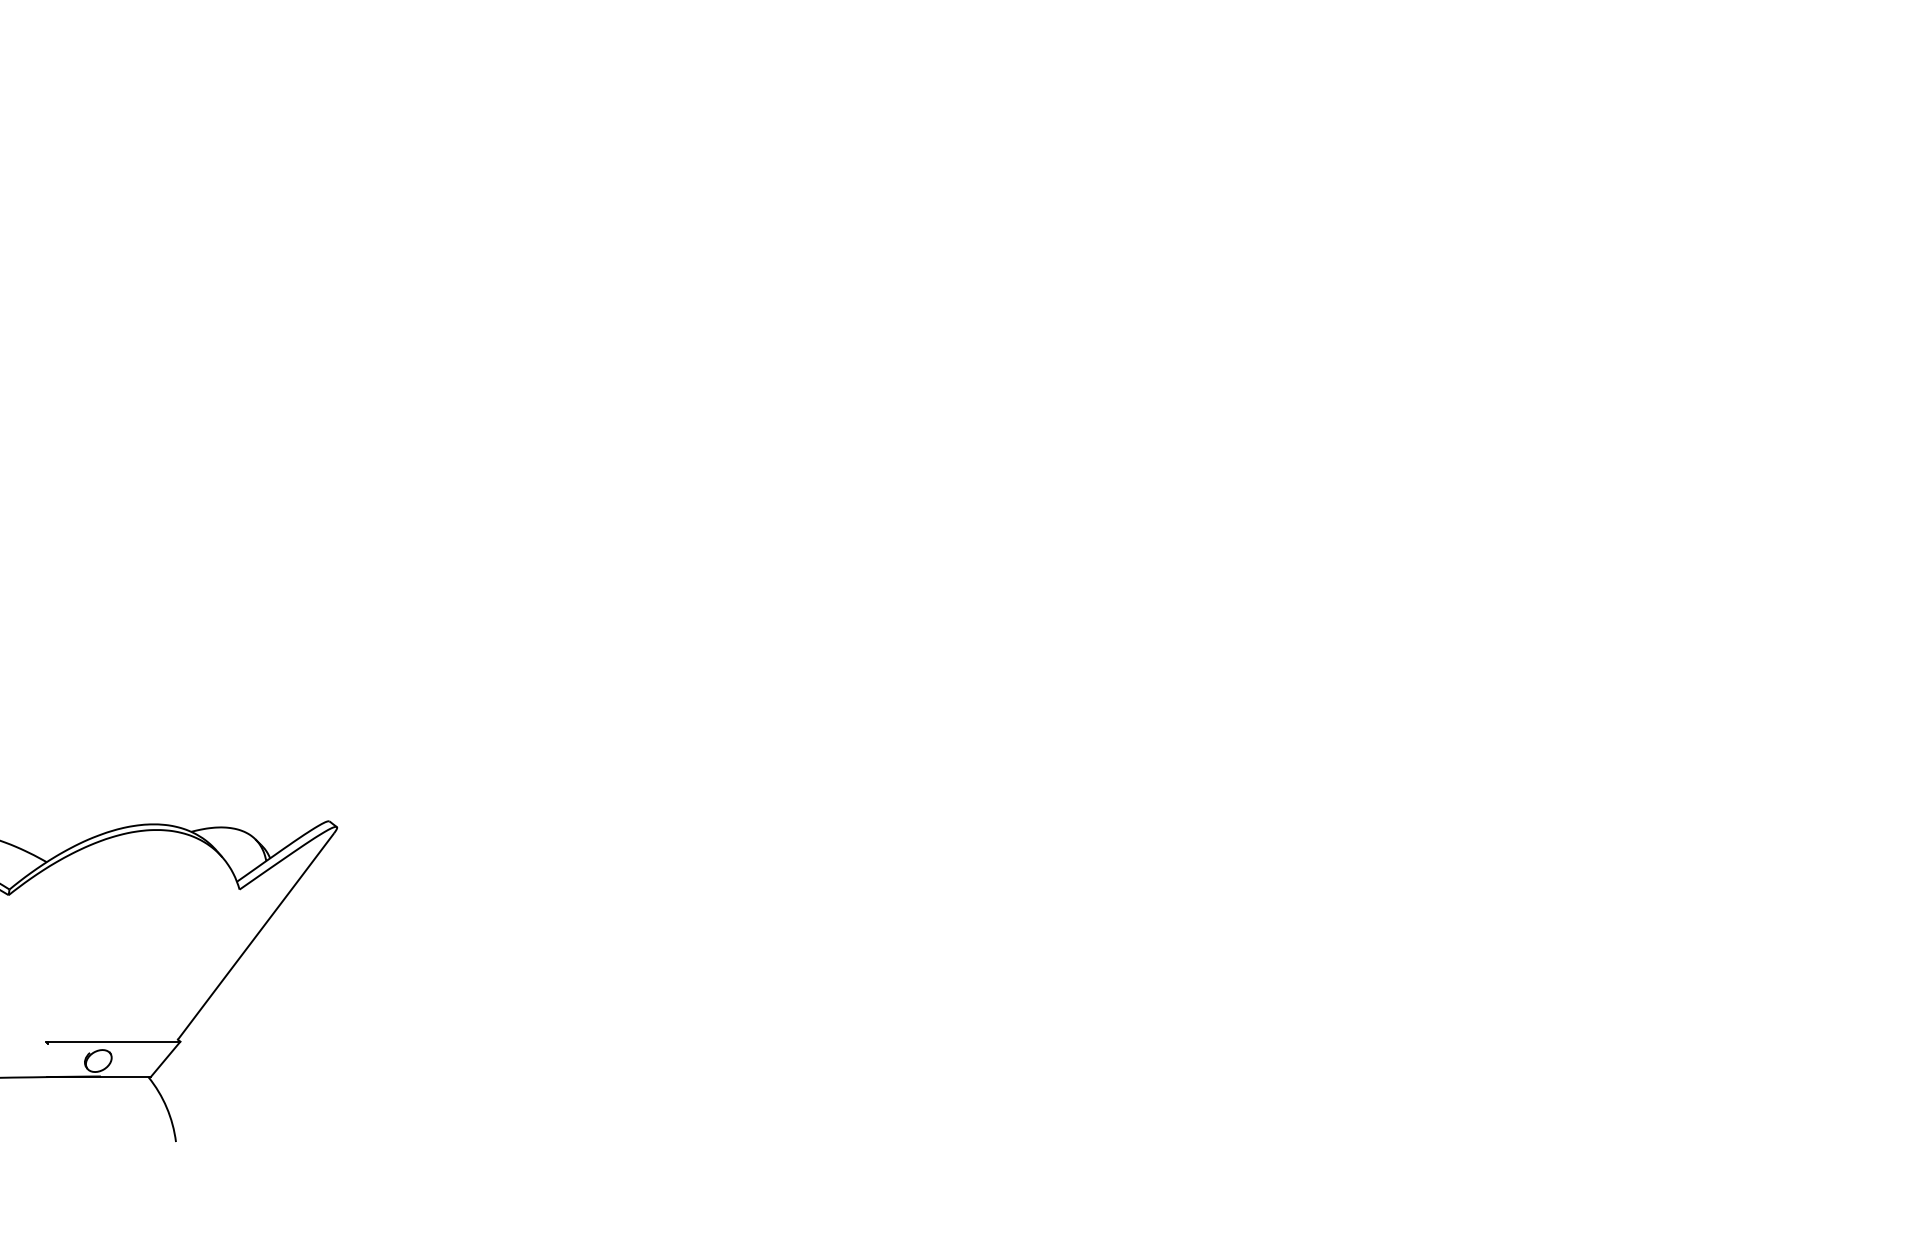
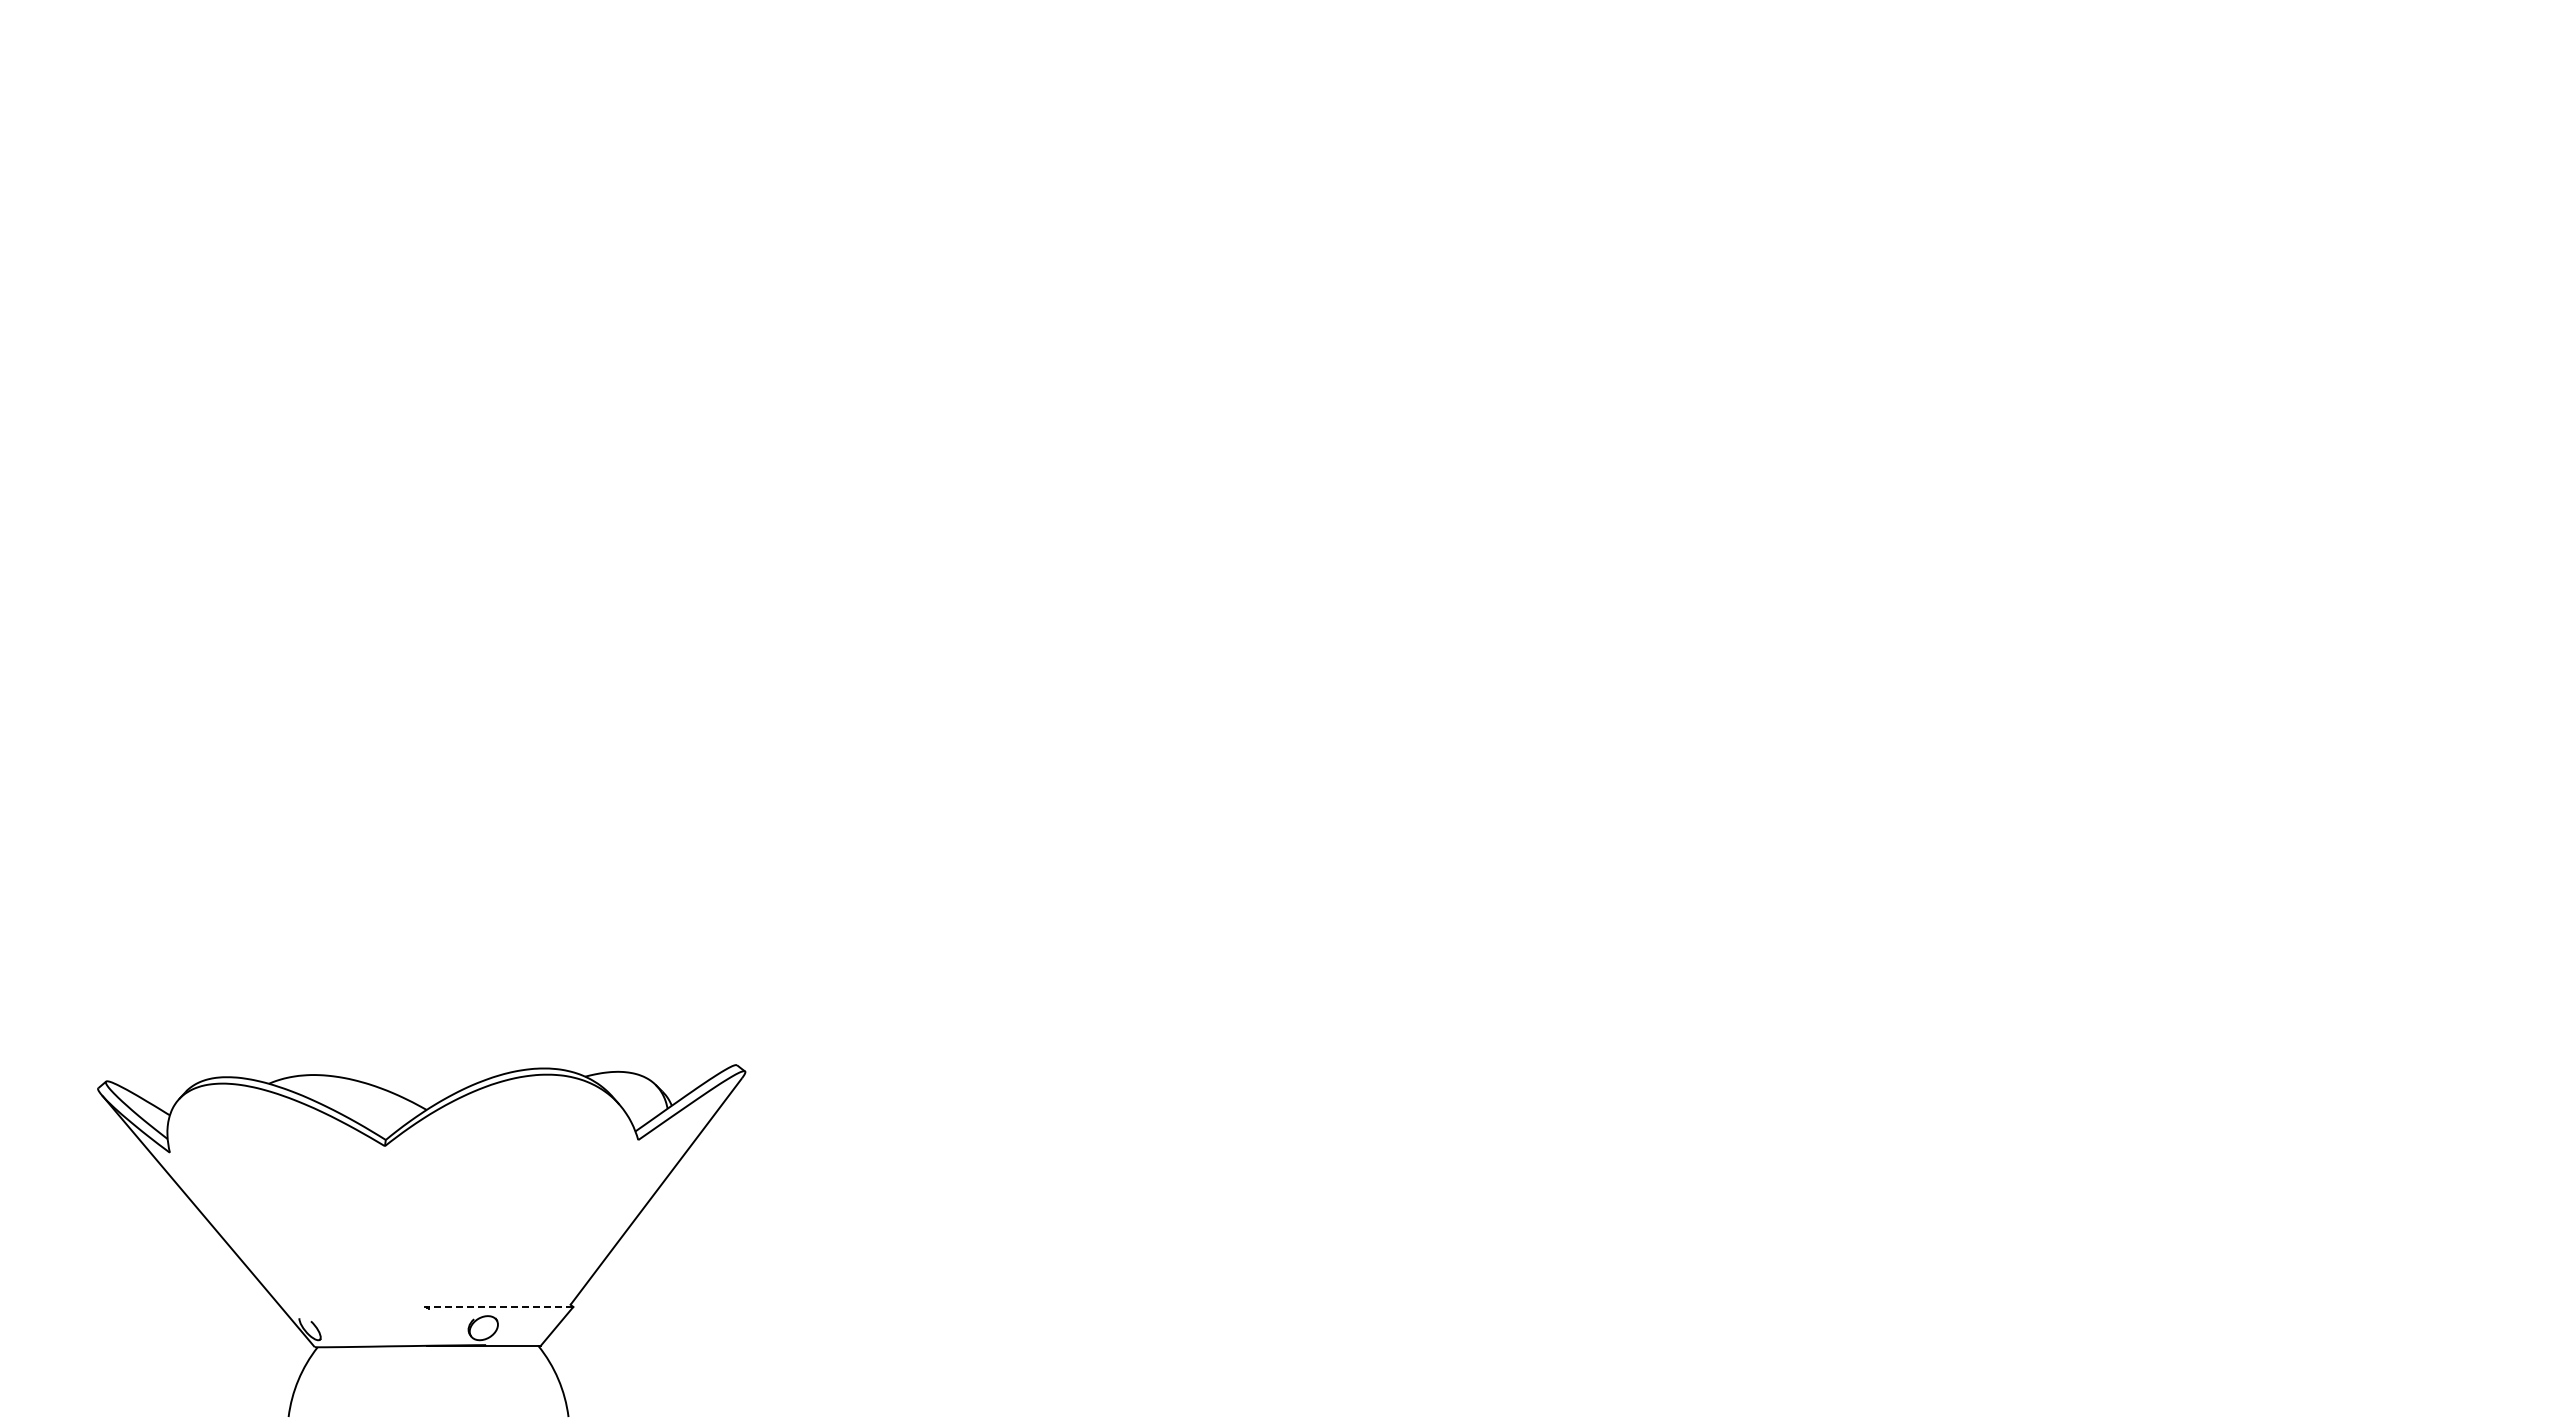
line: (114, 1042) -> (500, 1307), solid -> dashed

